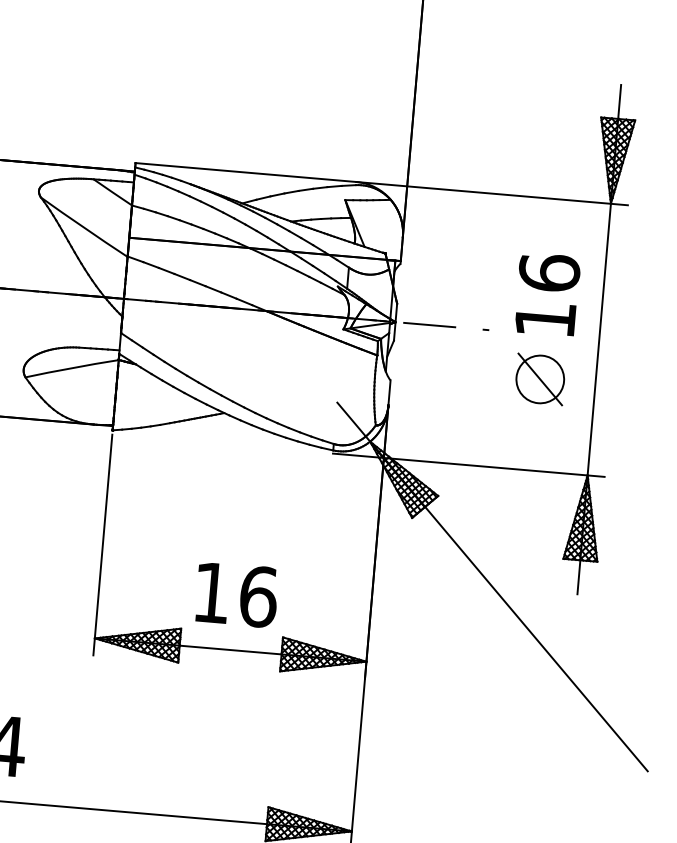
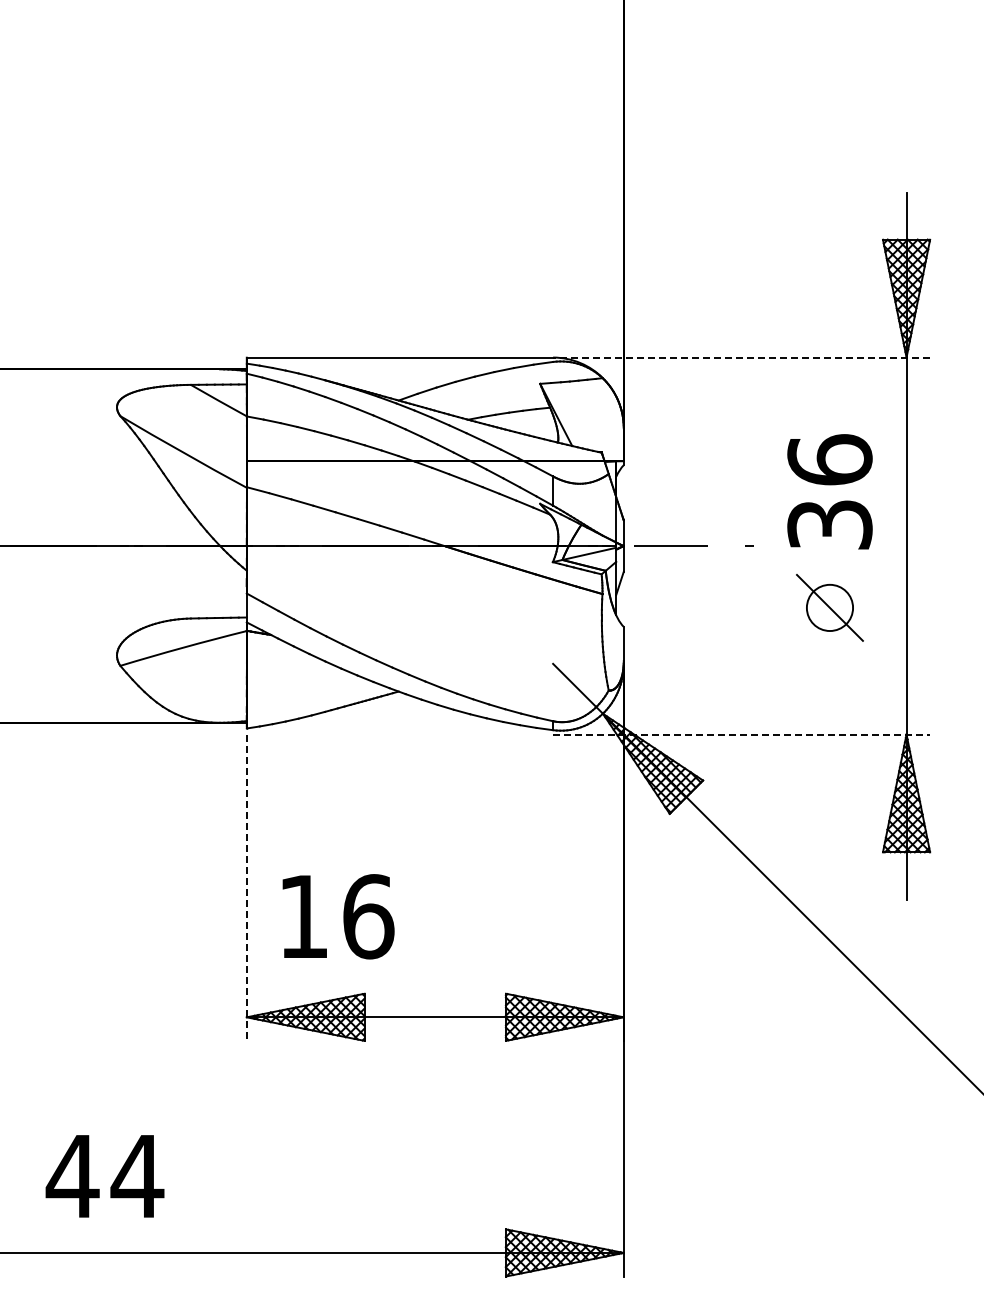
line: (492, 193) -> (741, 357), solid -> dashed
text: (545, 319) -> (829, 524), 16 -> 36
circle: (539, 379) -> (829, 607), size x0.7
line: (468, 465) -> (741, 734), solid -> dashed
line: (102, 545) -> (246, 888), solid -> dashed
text: (236, 594) -> (338, 916), moved

